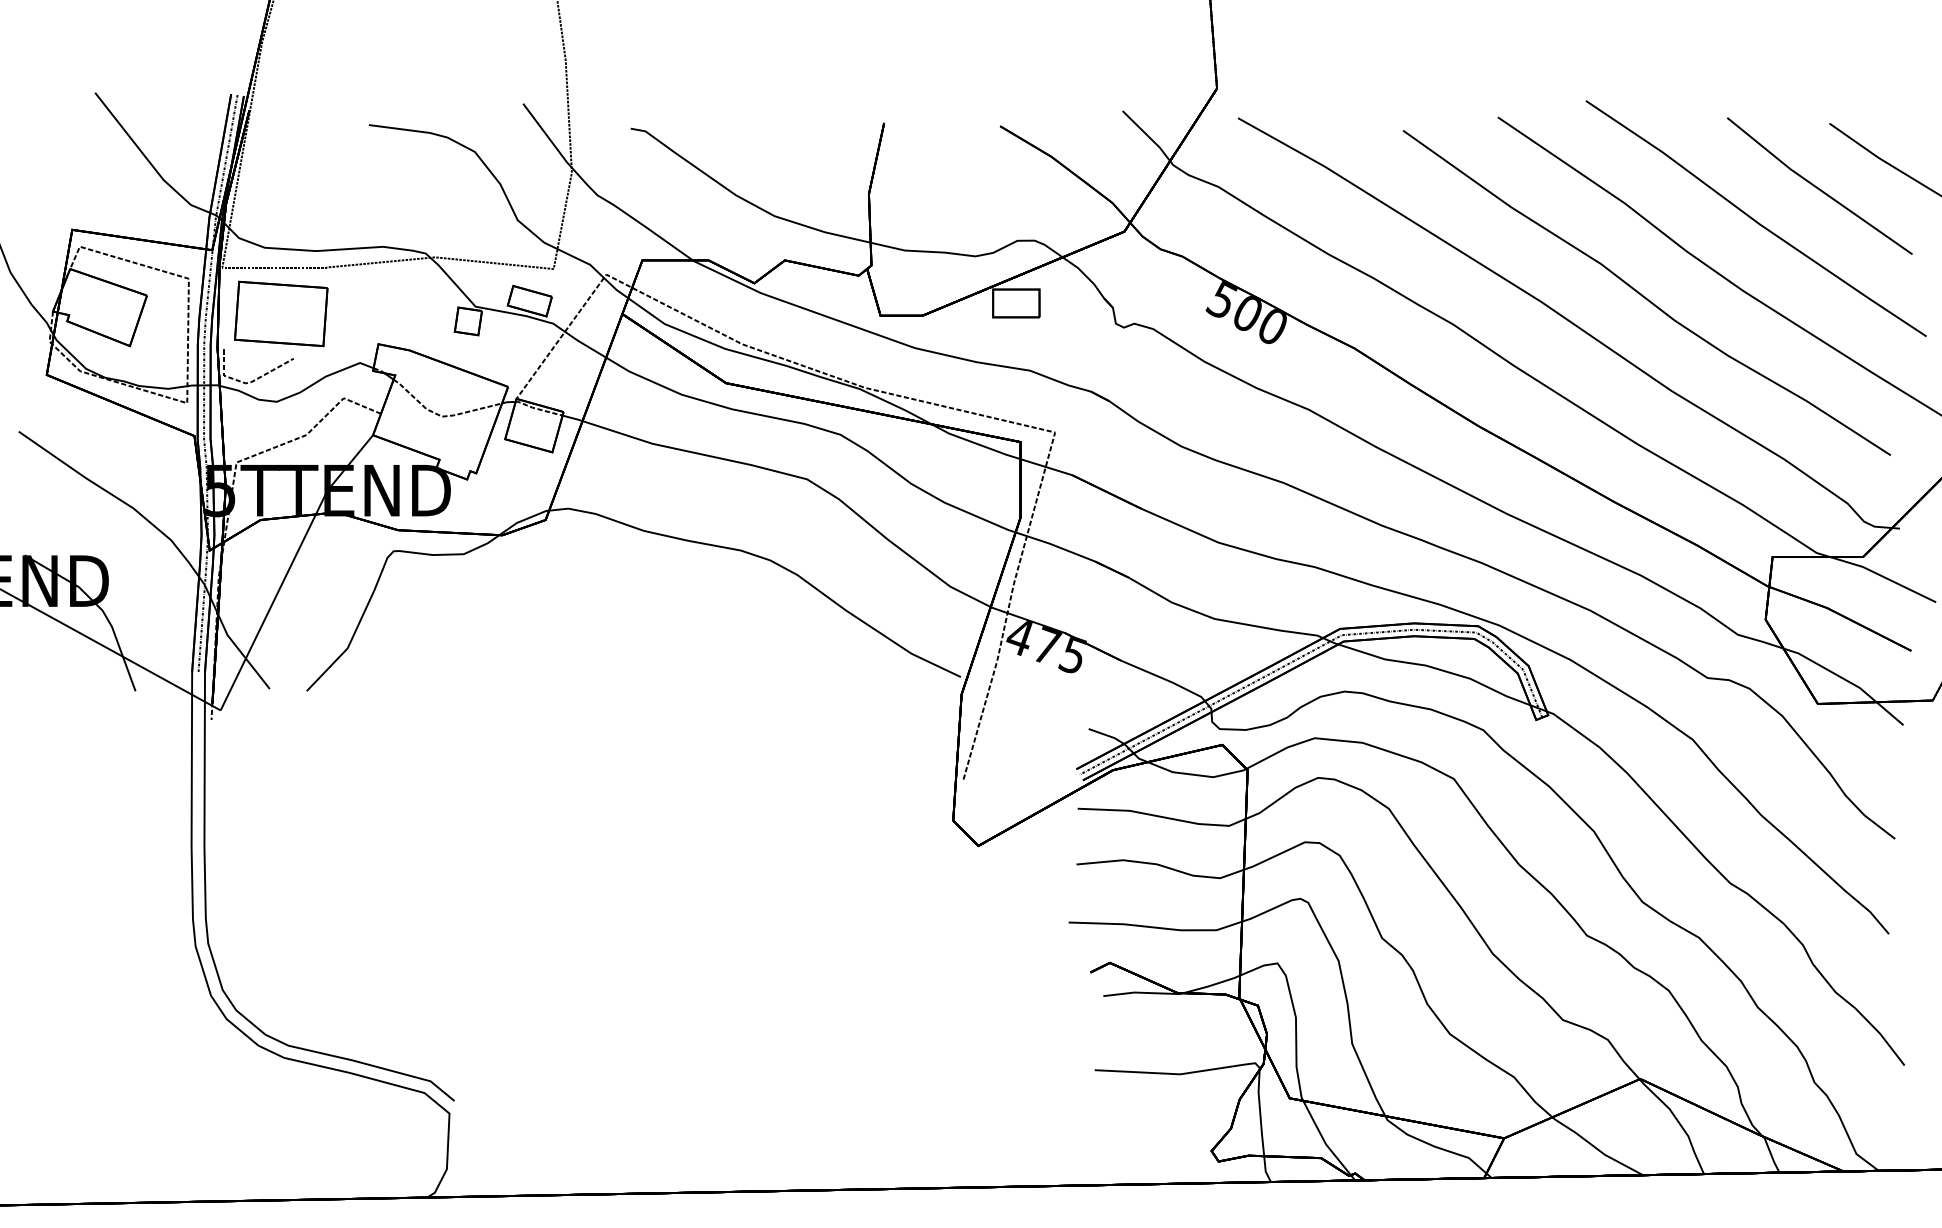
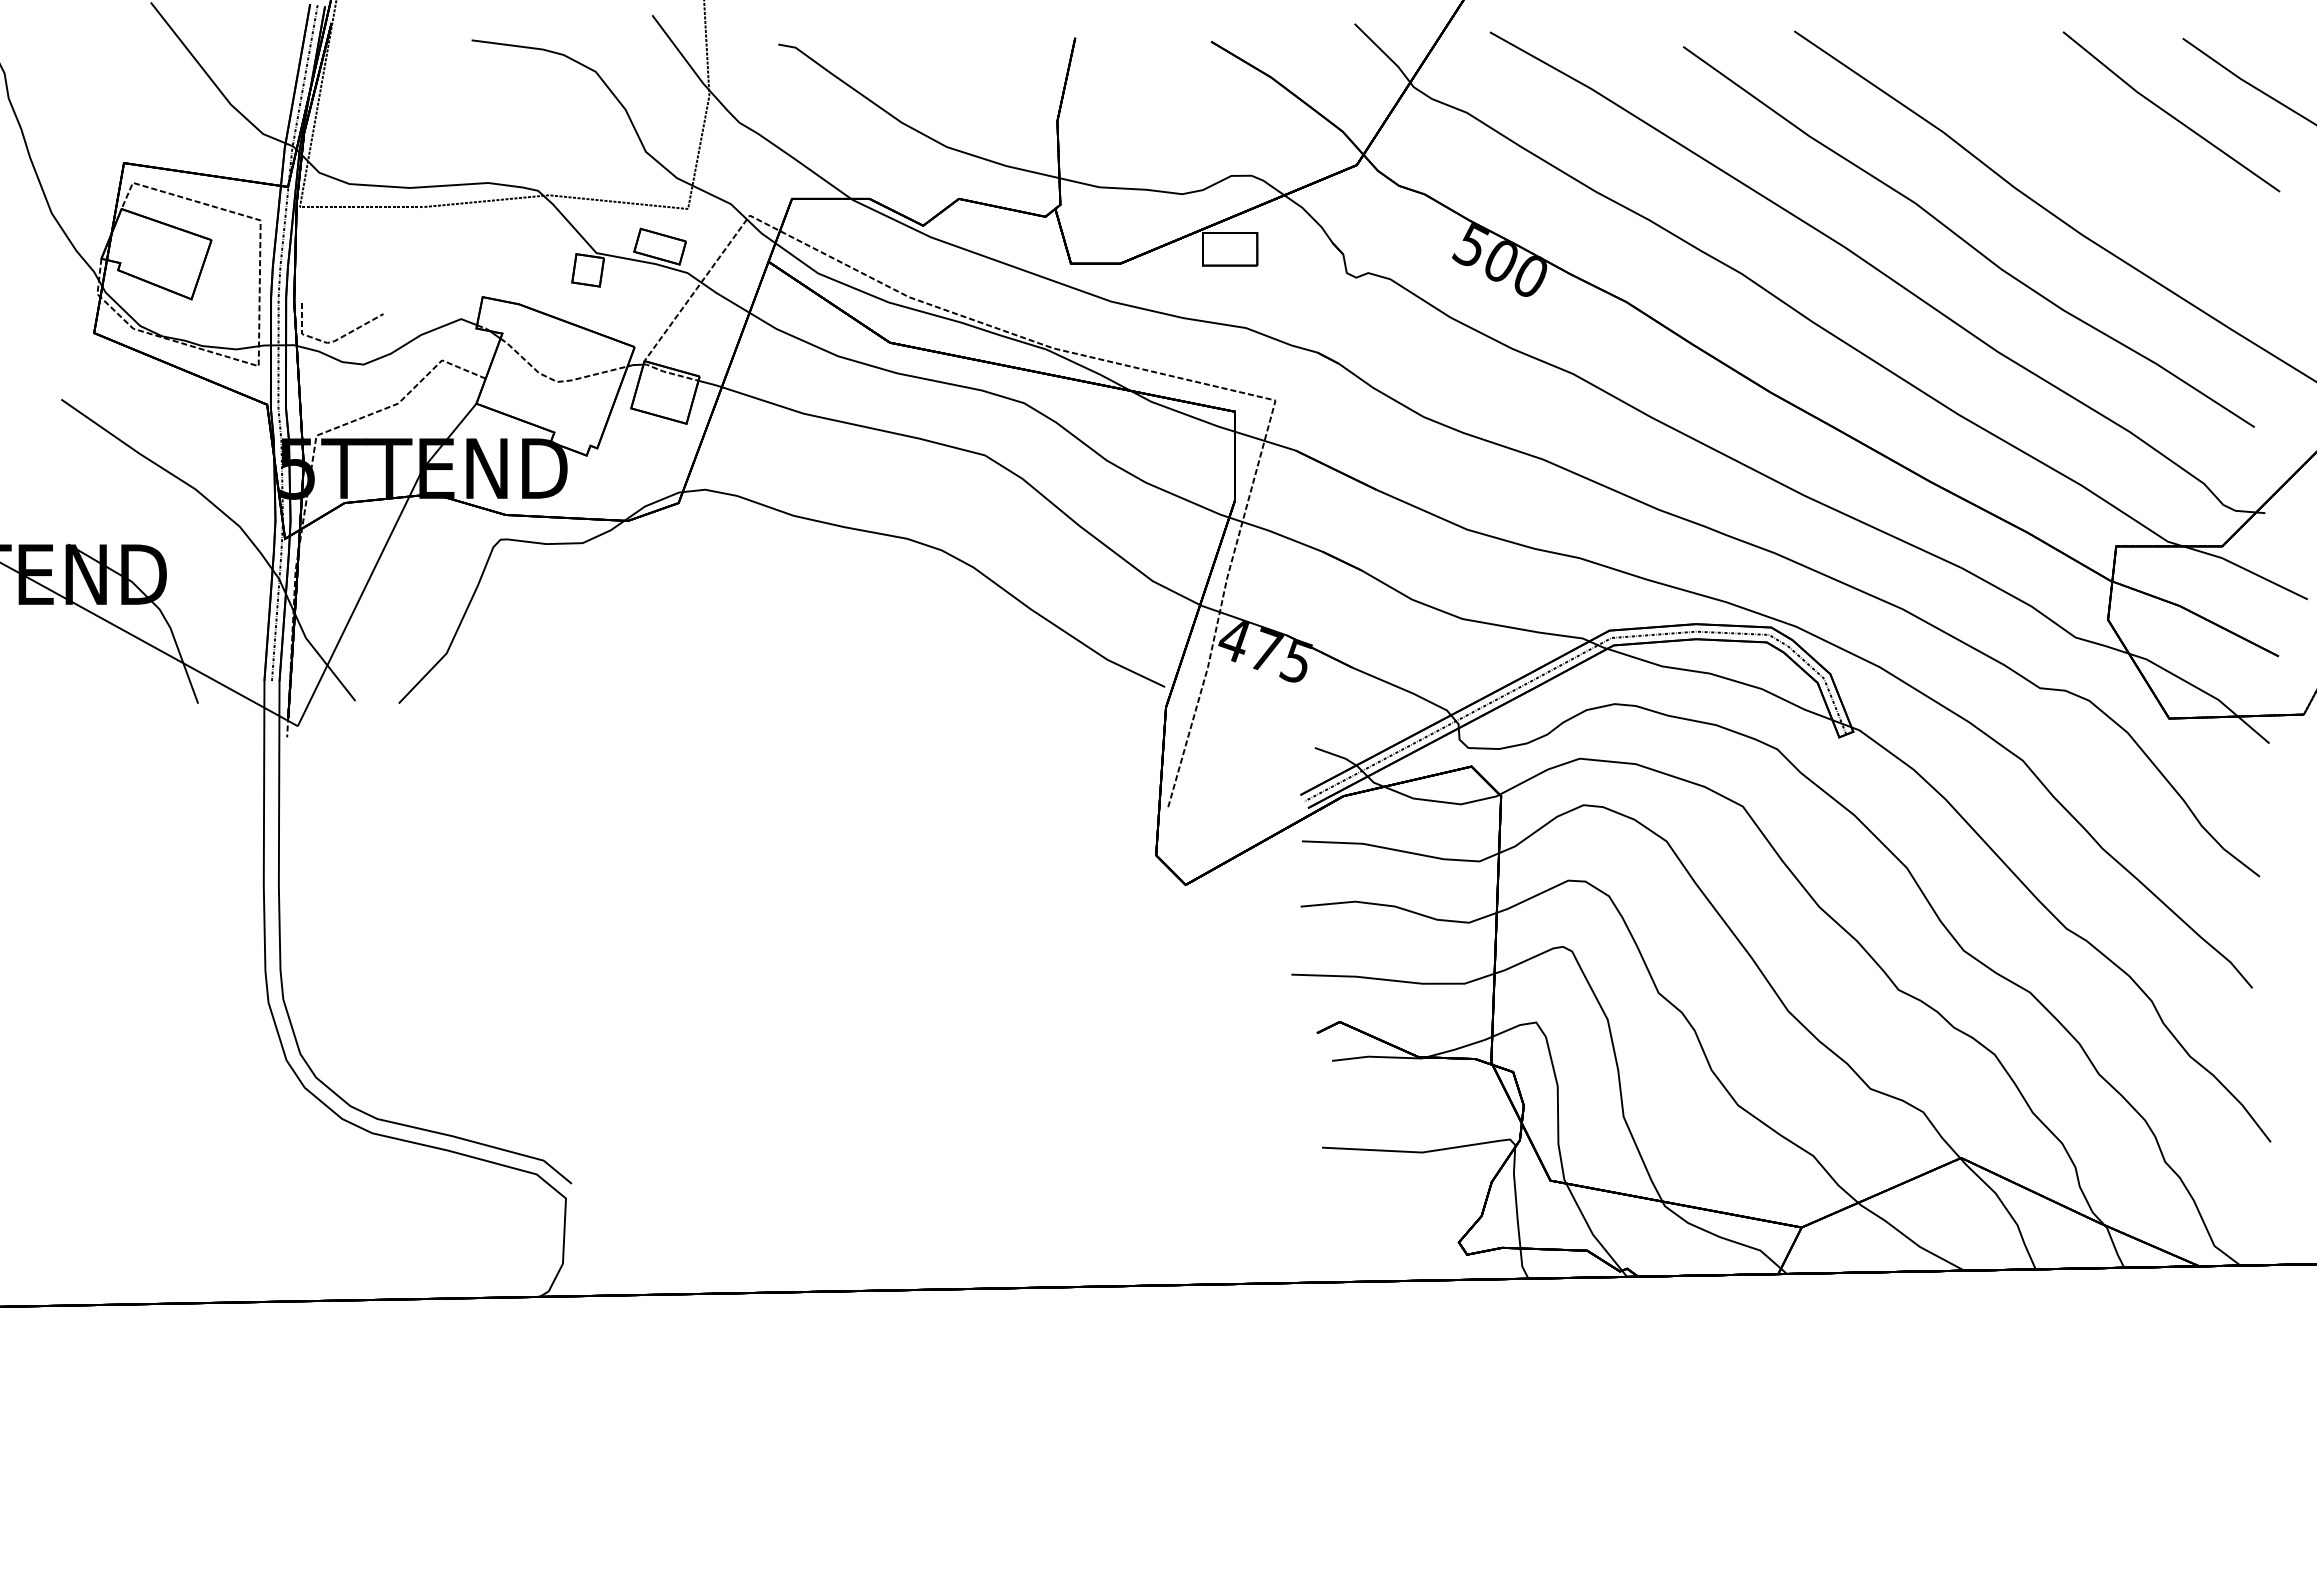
part: (1755, 218) -> (2096, 149), removed
part: (280, 313) -> (368, 261), removed

